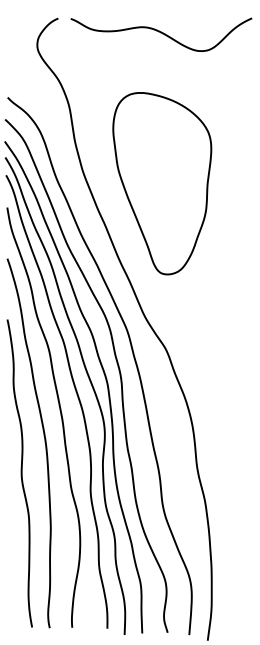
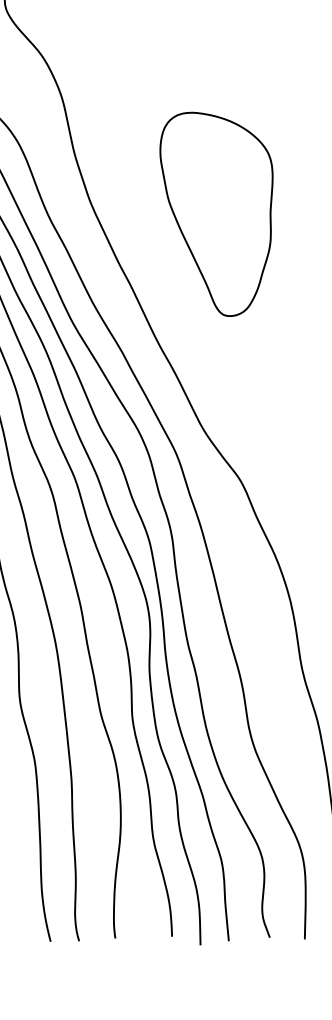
part: (162, 183) -> (219, 213), size x0.7

